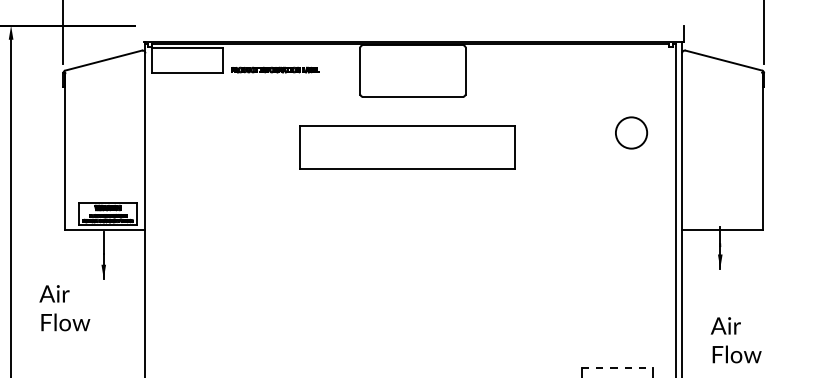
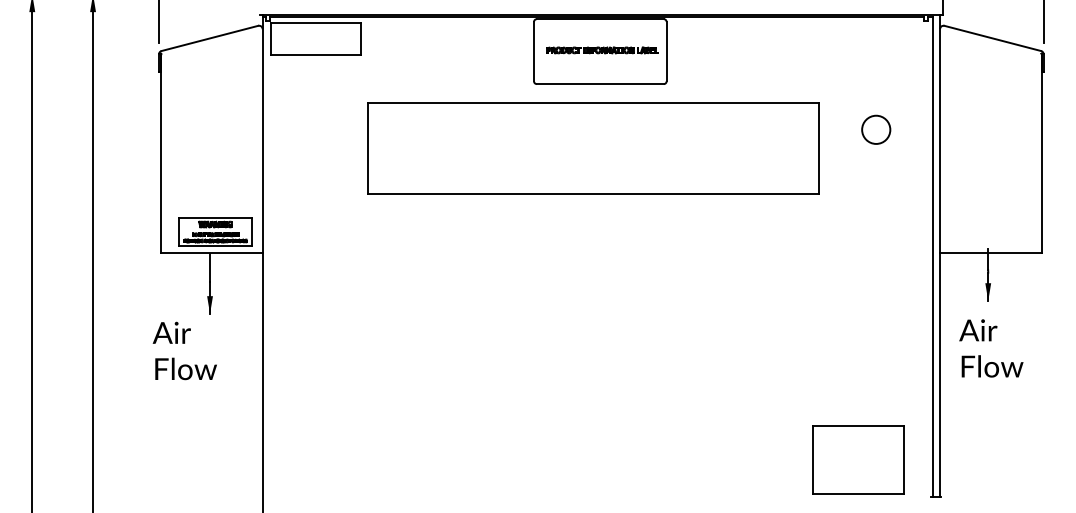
part: (275, 70) -> (602, 50), moved
circle: (631, 132) -> (876, 129), size x0.71
part: (407, 147) -> (593, 148), size x1.67
text: (64, 307) -> (184, 350), moved
text: (736, 340) -> (991, 348), moved
line: (618, 368) -> (859, 426), dashed -> solid

